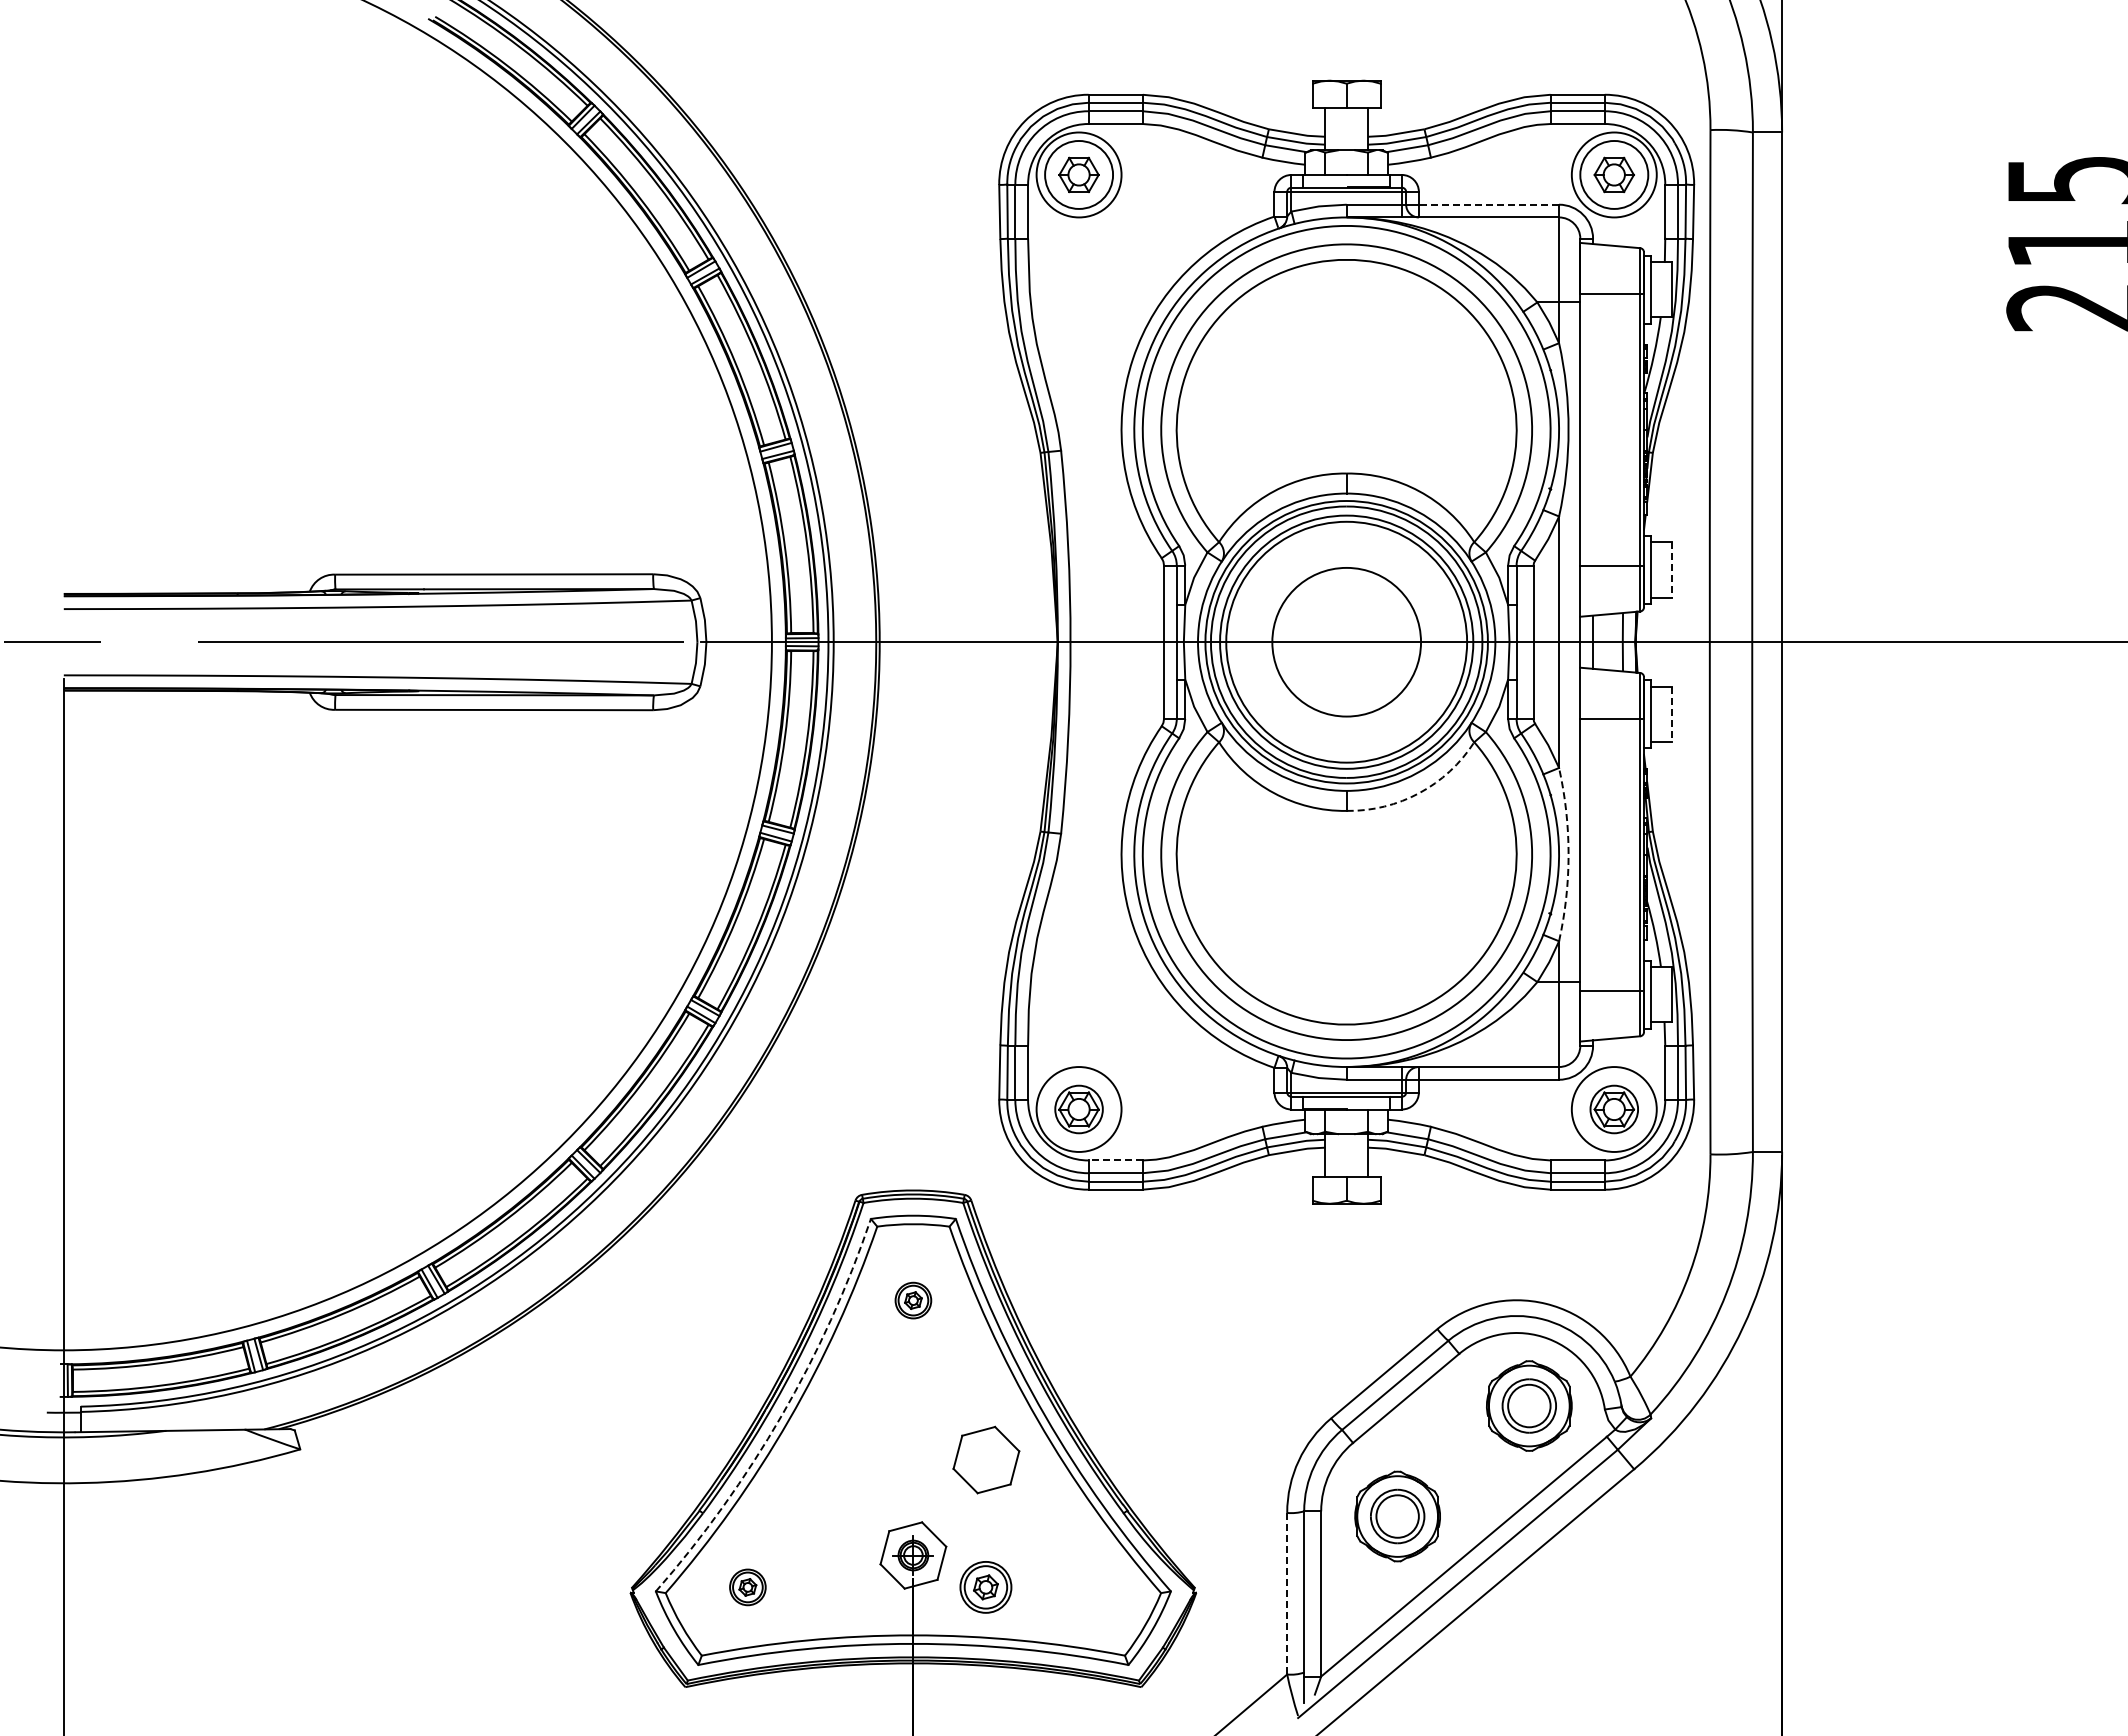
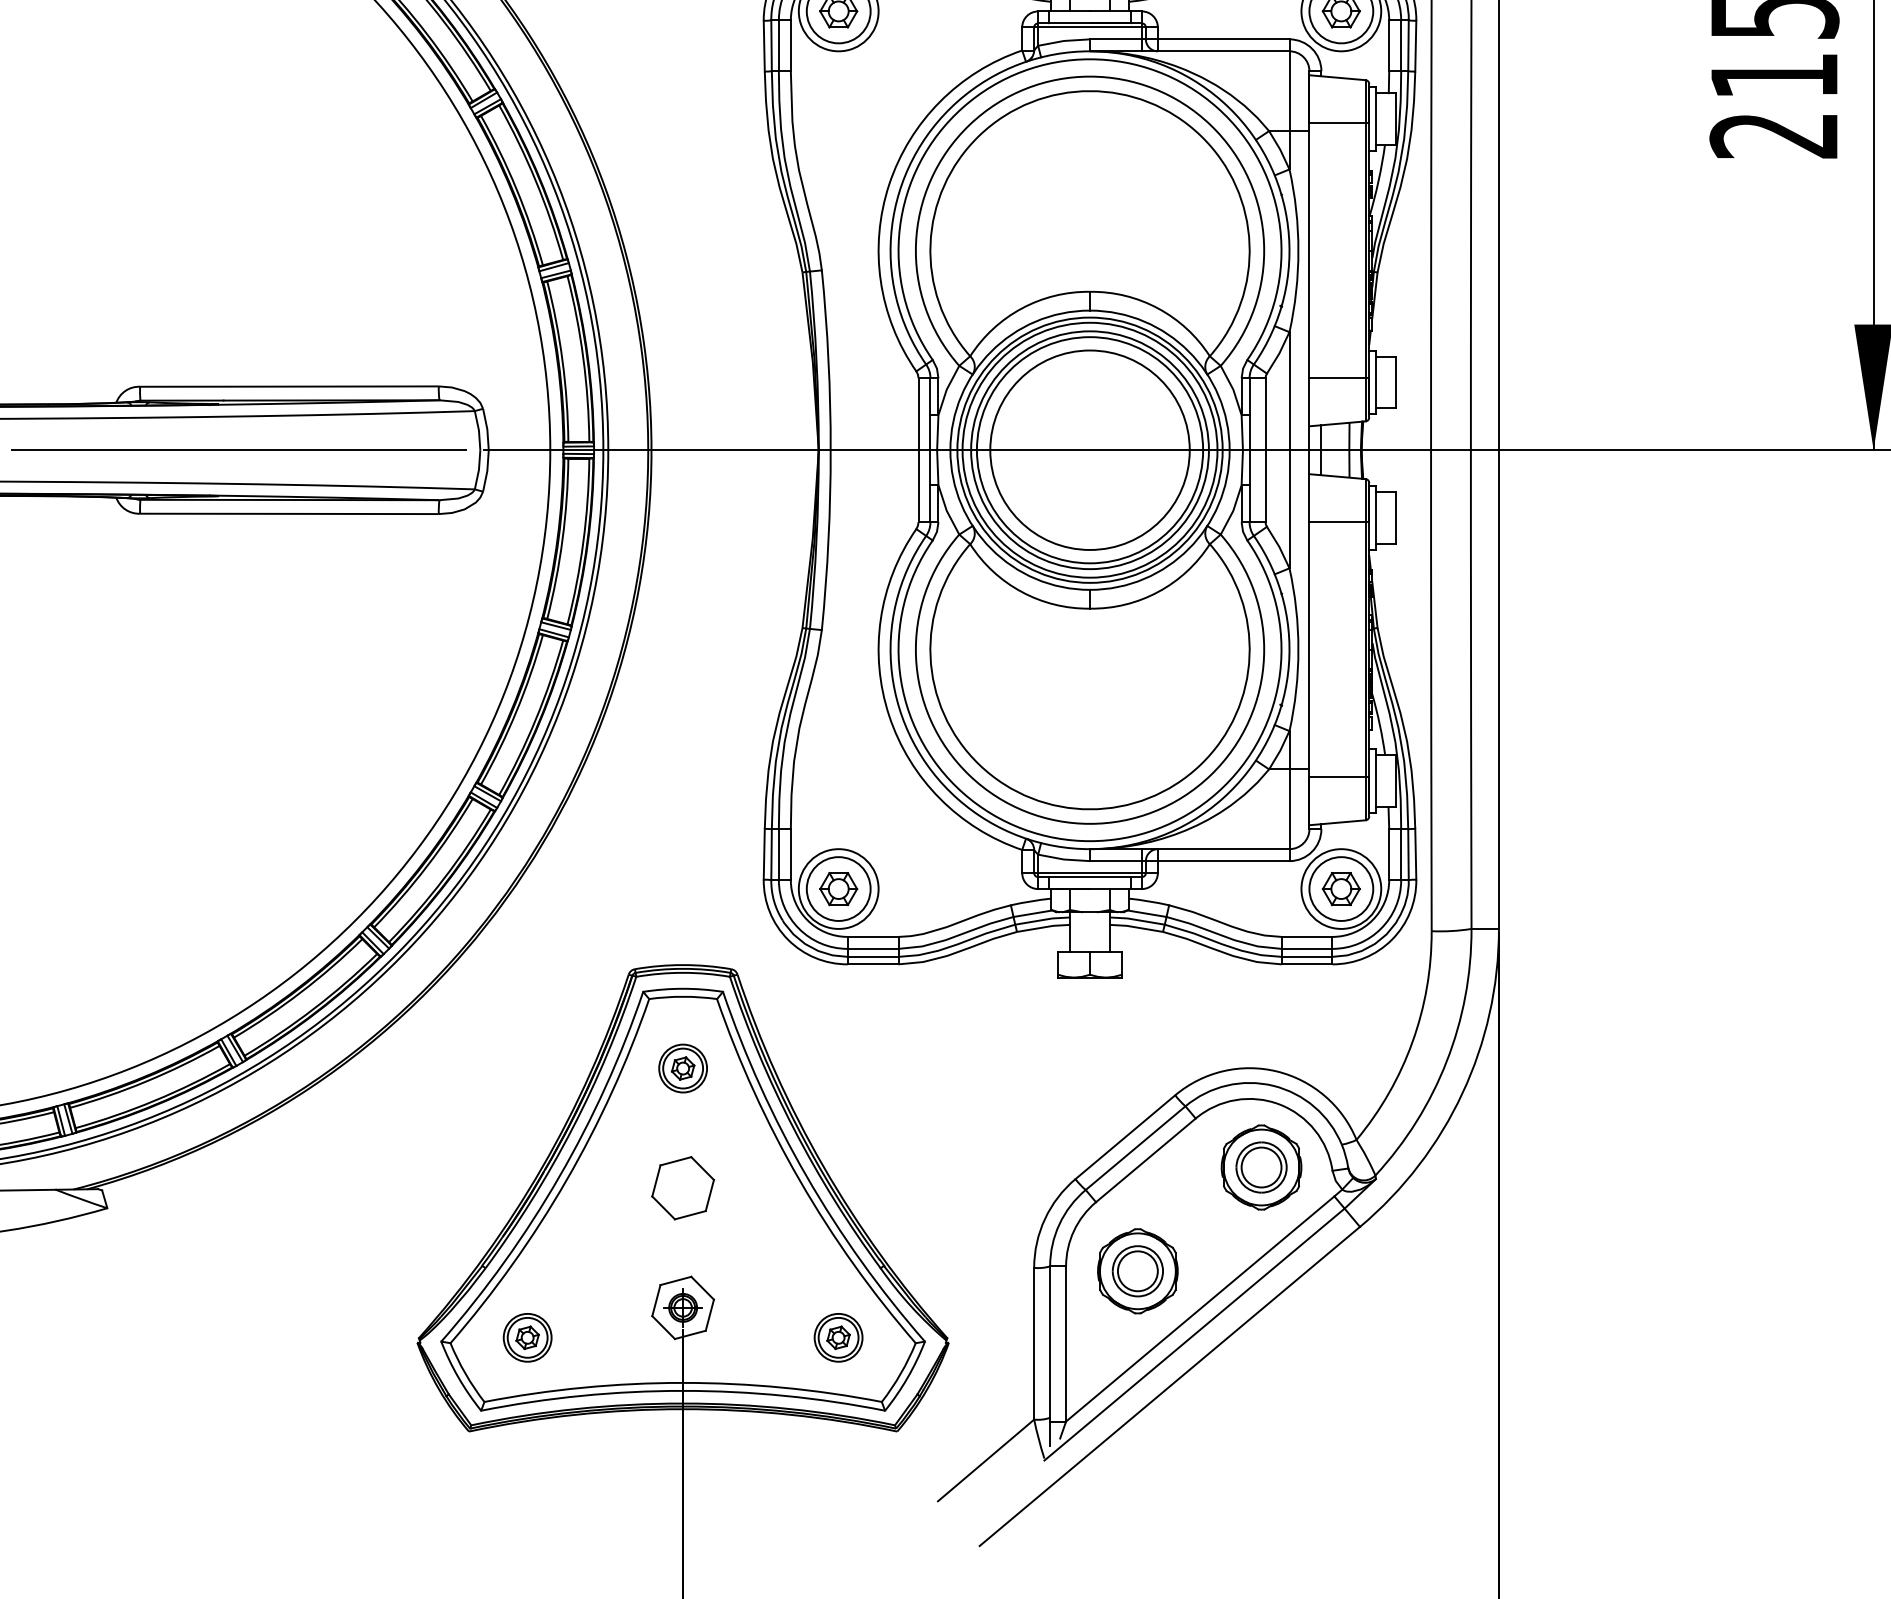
line: (1488, 204) -> (1223, 39), dashed -> solid
line: (1672, 570) -> (1396, 382), dashed -> solid
circle: (1346, 642) -> (1089, 450), size x1.43
line: (1672, 714) -> (1396, 518), dashed -> solid
arc: (1419, 793) -> (1158, 592), dashed -> solid
arc: (1568, 854) -> (1298, 649), dashed -> solid
circle: (1079, 1109) -> (839, 889), size x1.43
circle: (1614, 1109) -> (1341, 889), size x1.43
line: (1115, 1160) -> (872, 936), dashed -> solid
part: (913, 1300) -> (683, 1068), size x1.43
arc: (781, 1415) -> (559, 1176), dashed -> solid
part: (986, 1459) -> (683, 1187), moved
part: (747, 1587) -> (527, 1337), size x1.43
part: (985, 1587) -> (838, 1337), moved
line: (1287, 1593) -> (1034, 1343), dashed -> solid

